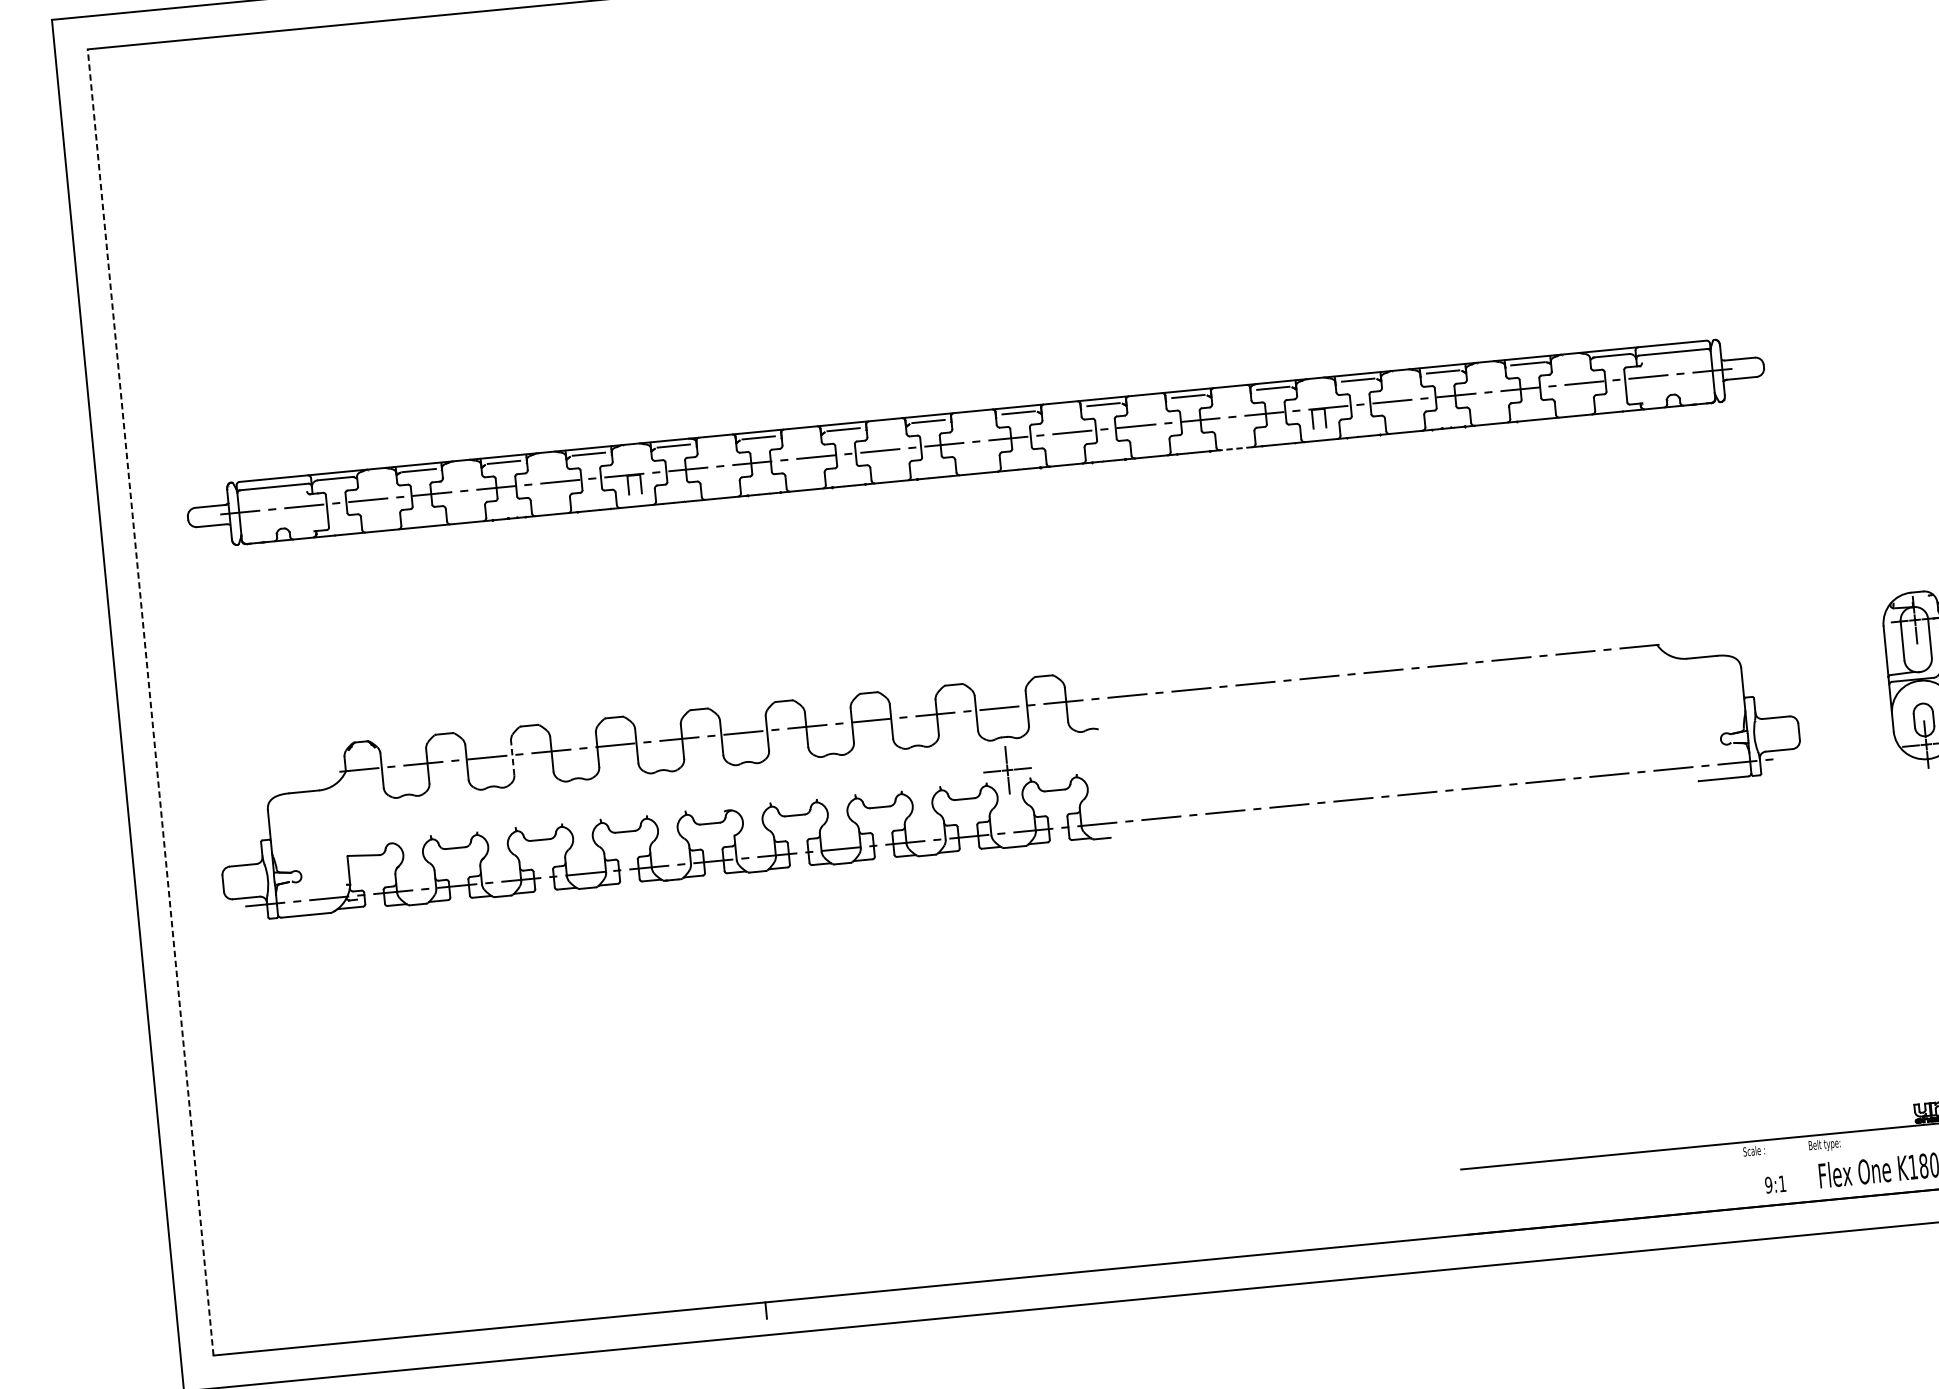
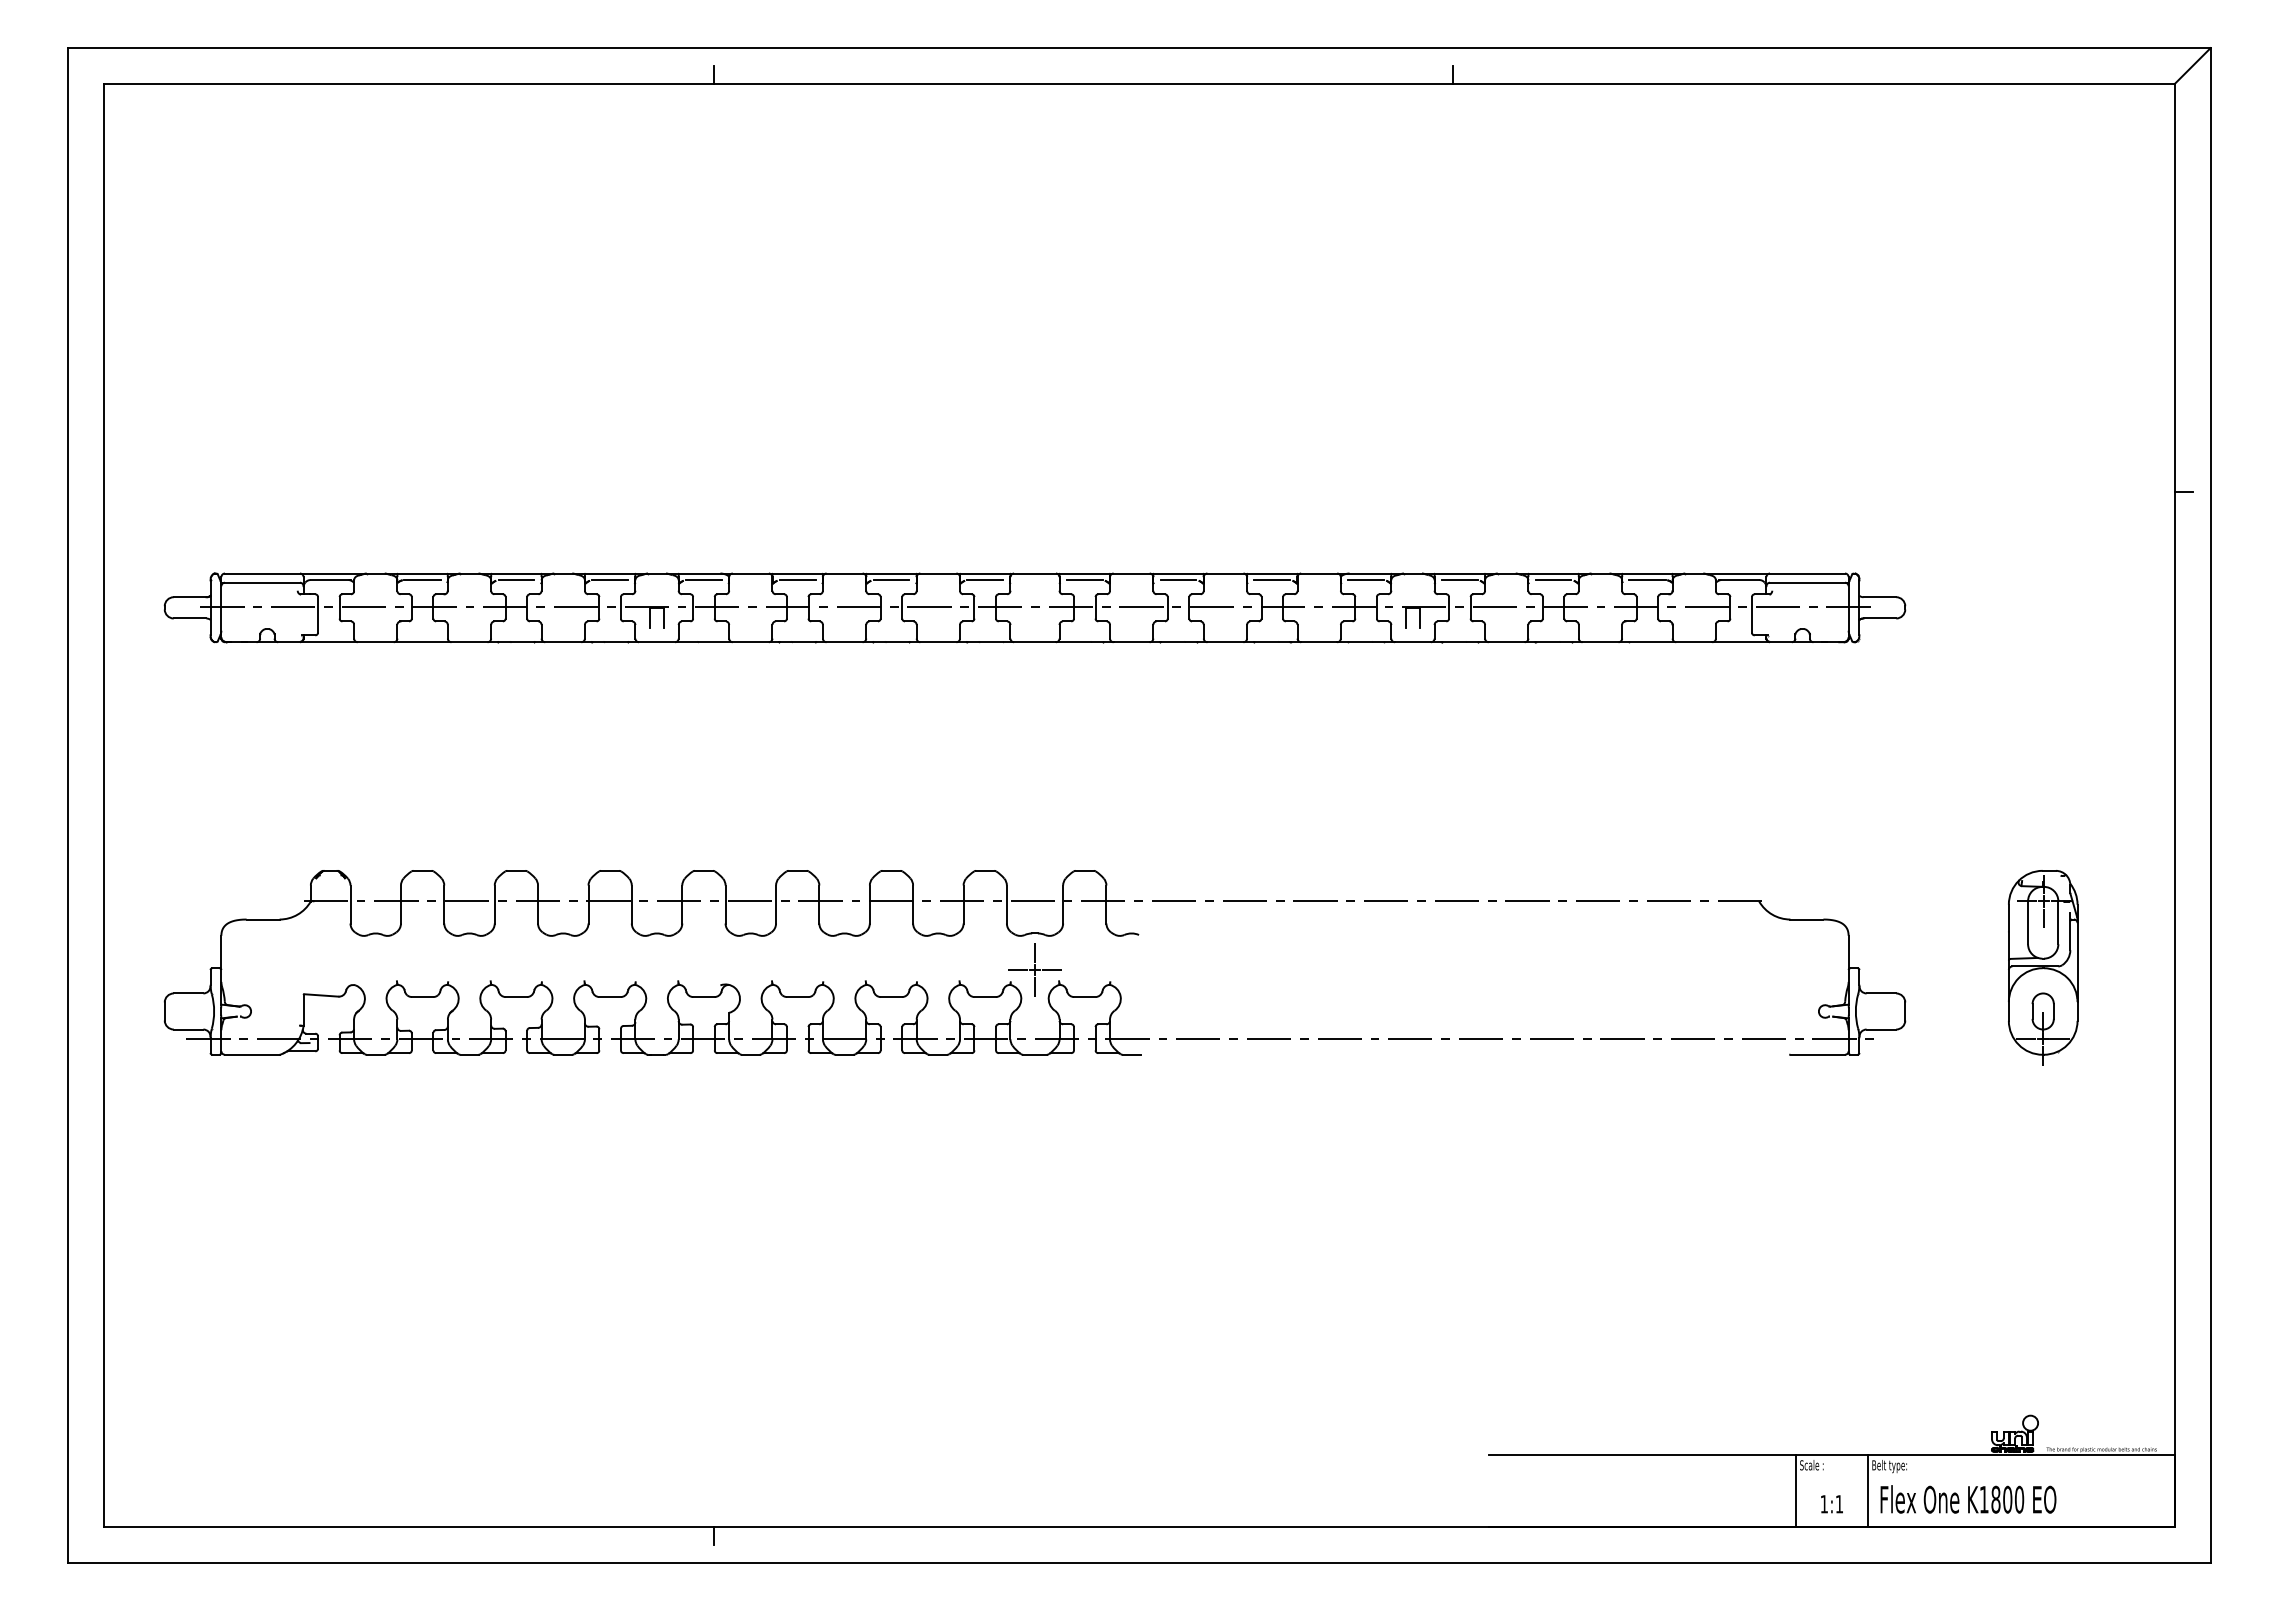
line: (1235, 449) -> (1318, 642), dashed -> solid
line: (150, 702) -> (104, 805), dashed -> solid
line: (512, 758) -> (494, 904), dashed -> solid
line: (1807, 1168) -> (1868, 1490), added
line: (1741, 1175) -> (1795, 1490), added
text: (1768, 1185) -> (1824, 1504), 9:1 -> 1:1

